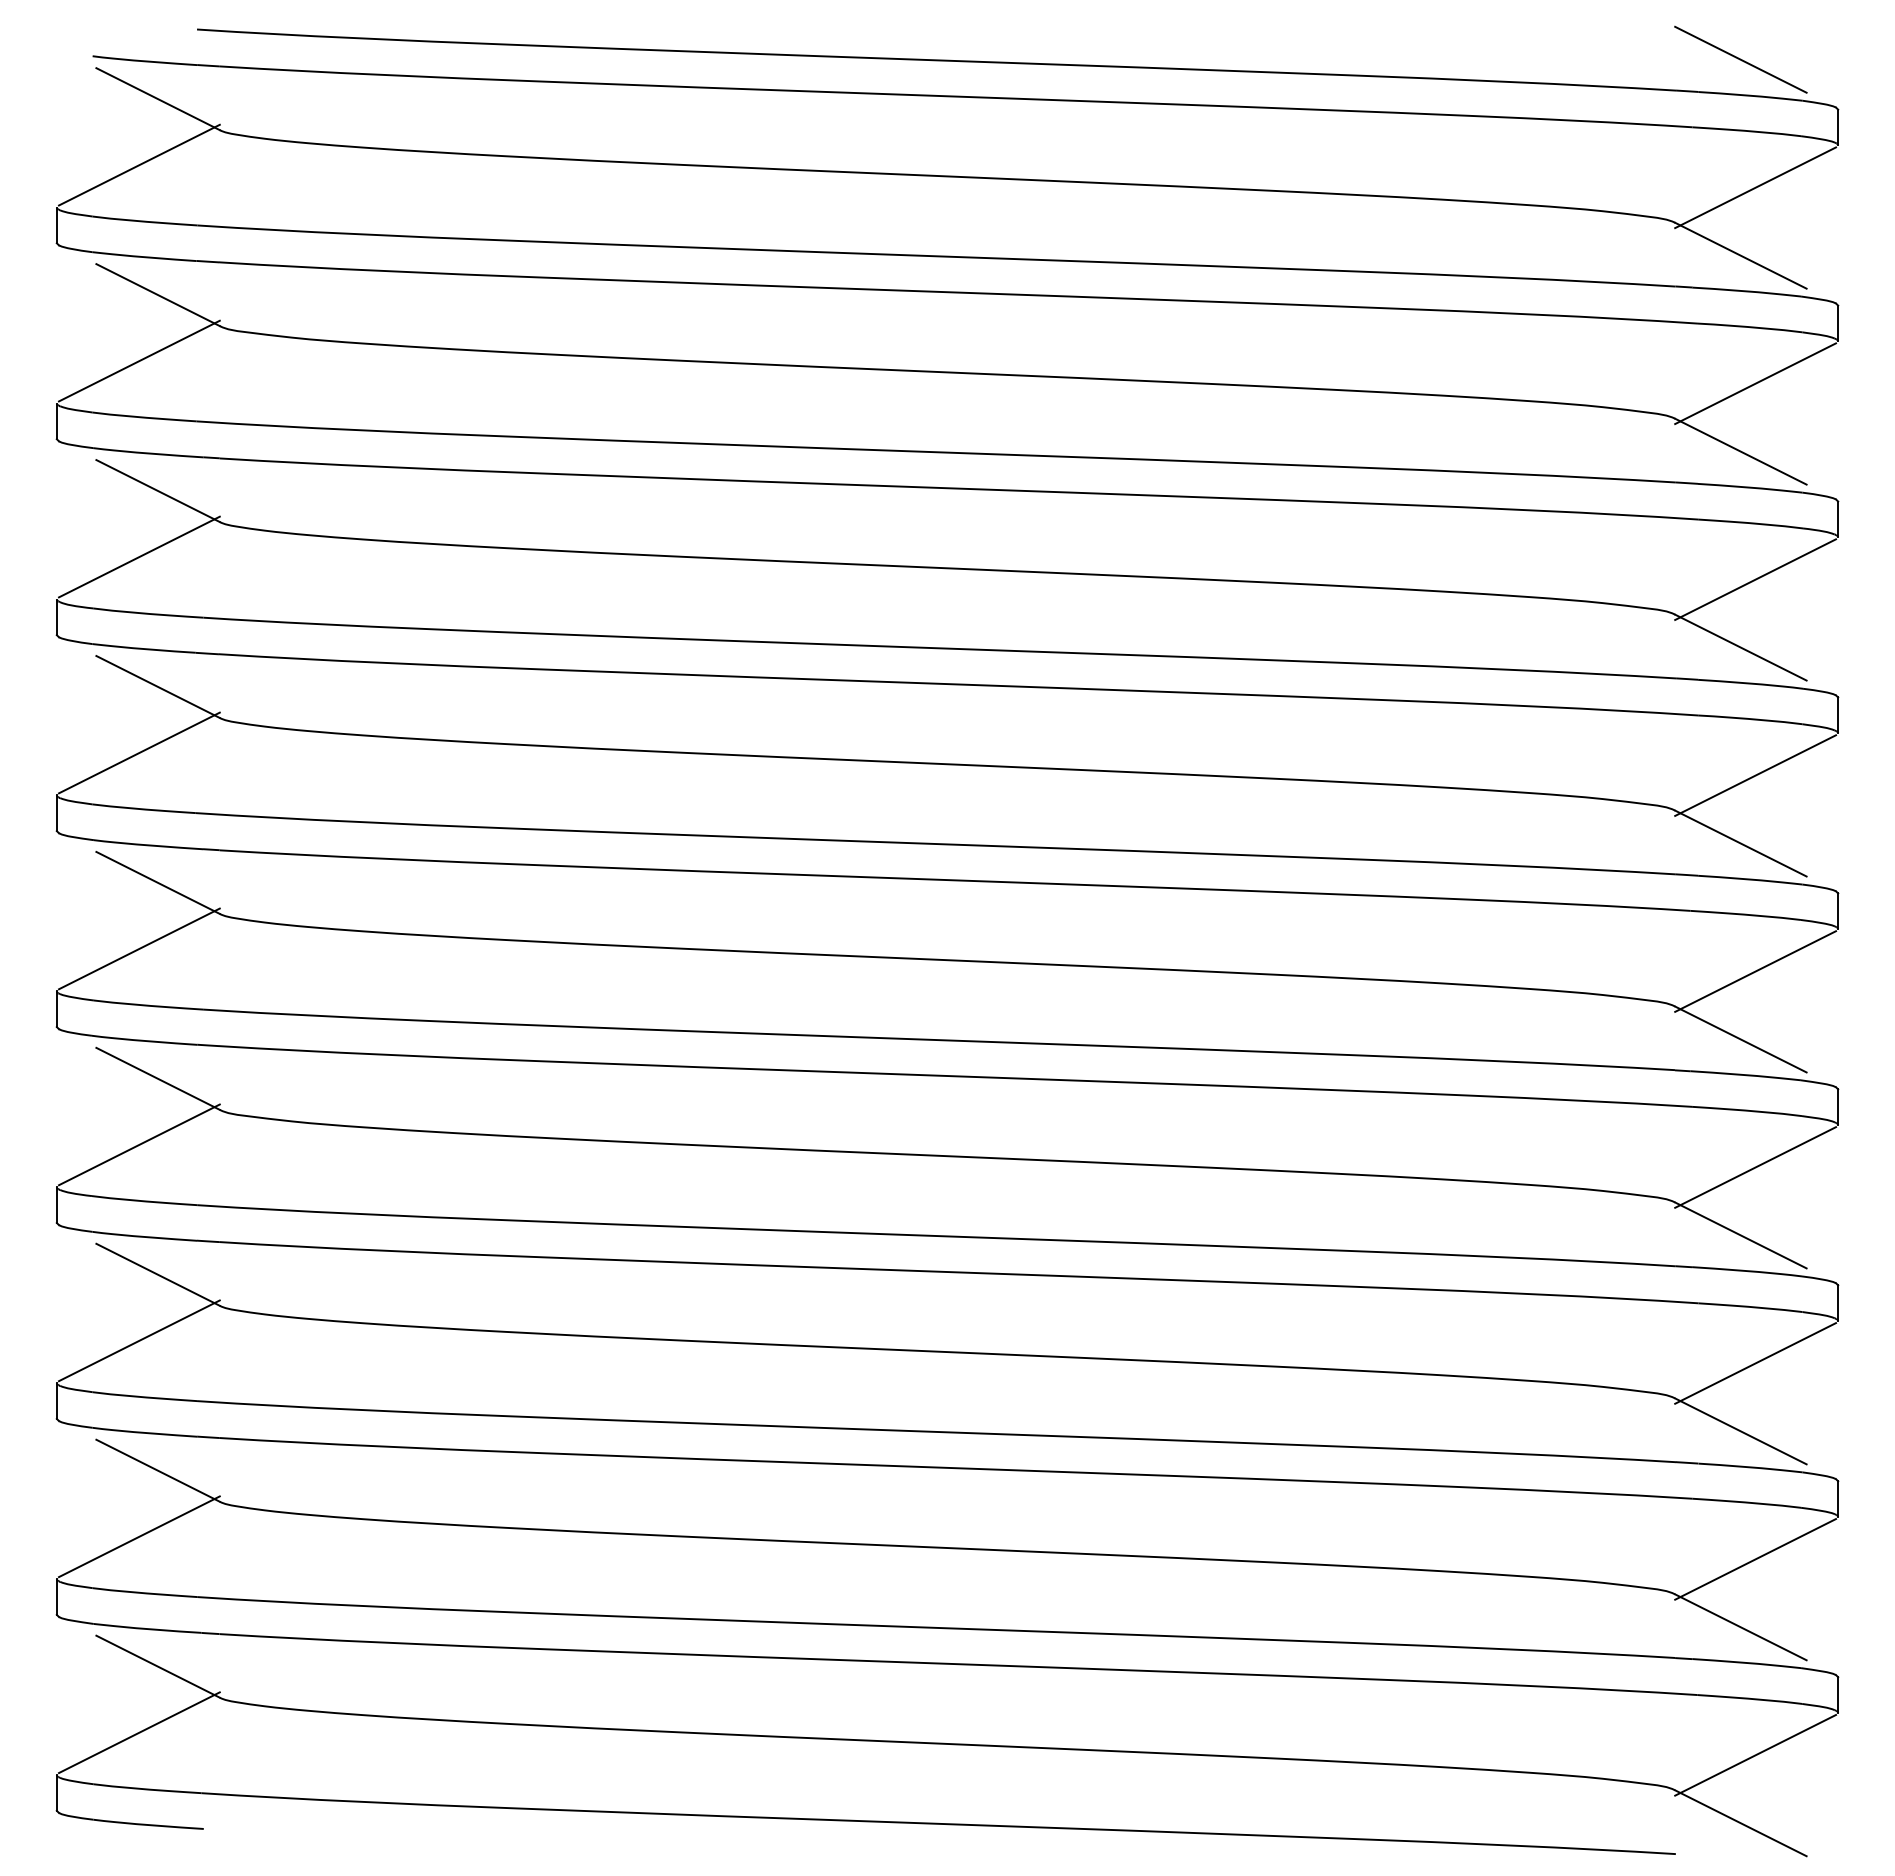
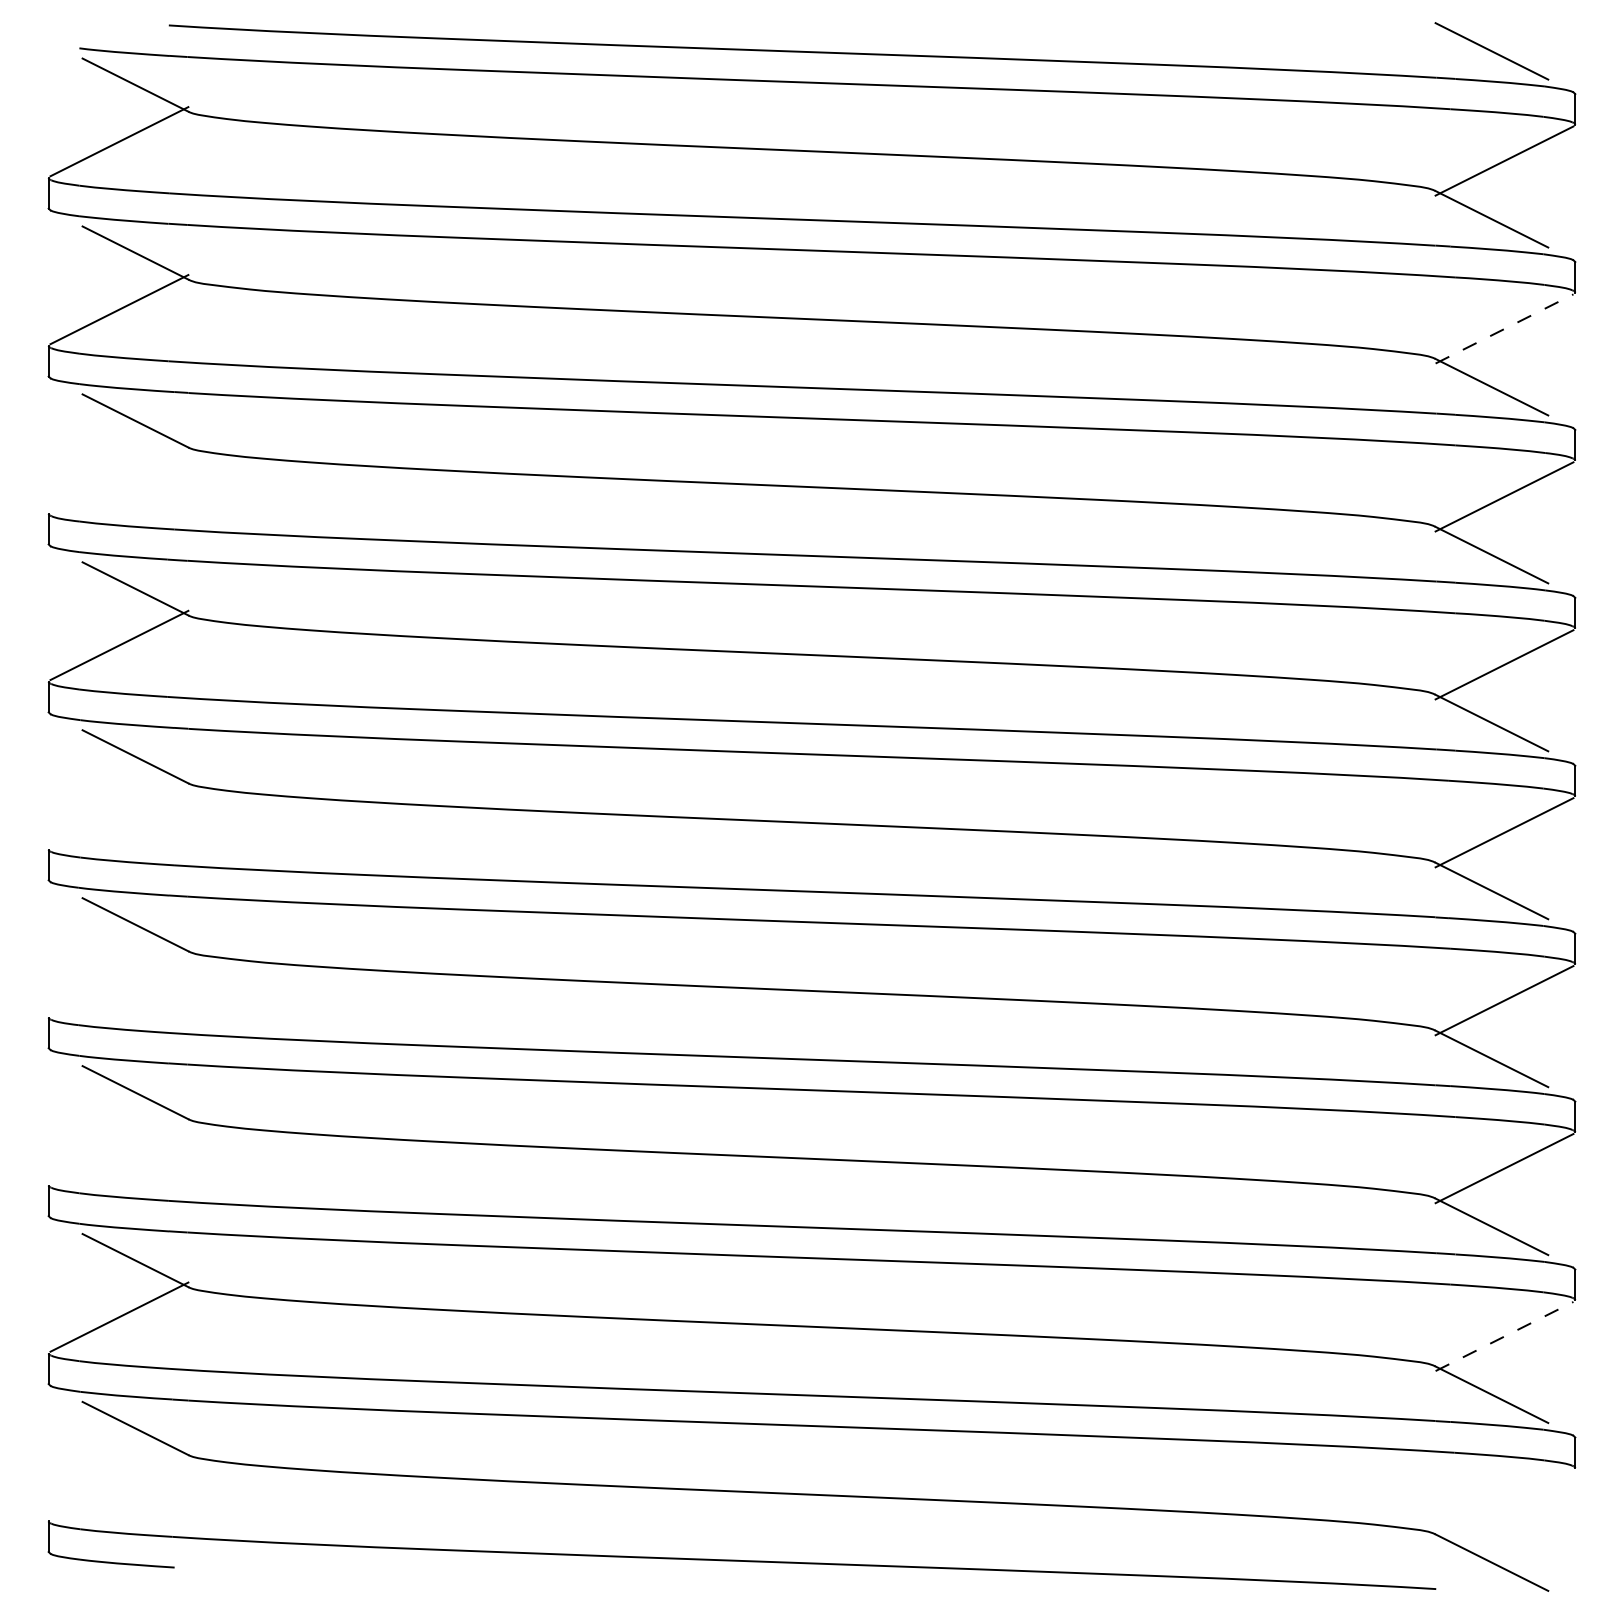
line: (1755, 383) -> (1504, 328), solid -> dashed
line: (138, 556) -> (118, 477), removed
line: (138, 948) -> (118, 812), removed
line: (138, 1144) -> (118, 980), removed
line: (138, 1340) -> (118, 1148), removed
line: (1755, 1559) -> (1504, 1336), solid -> dashed
line: (138, 1732) -> (118, 1484), removed
line: (1755, 1754) -> (1504, 1503), removed

